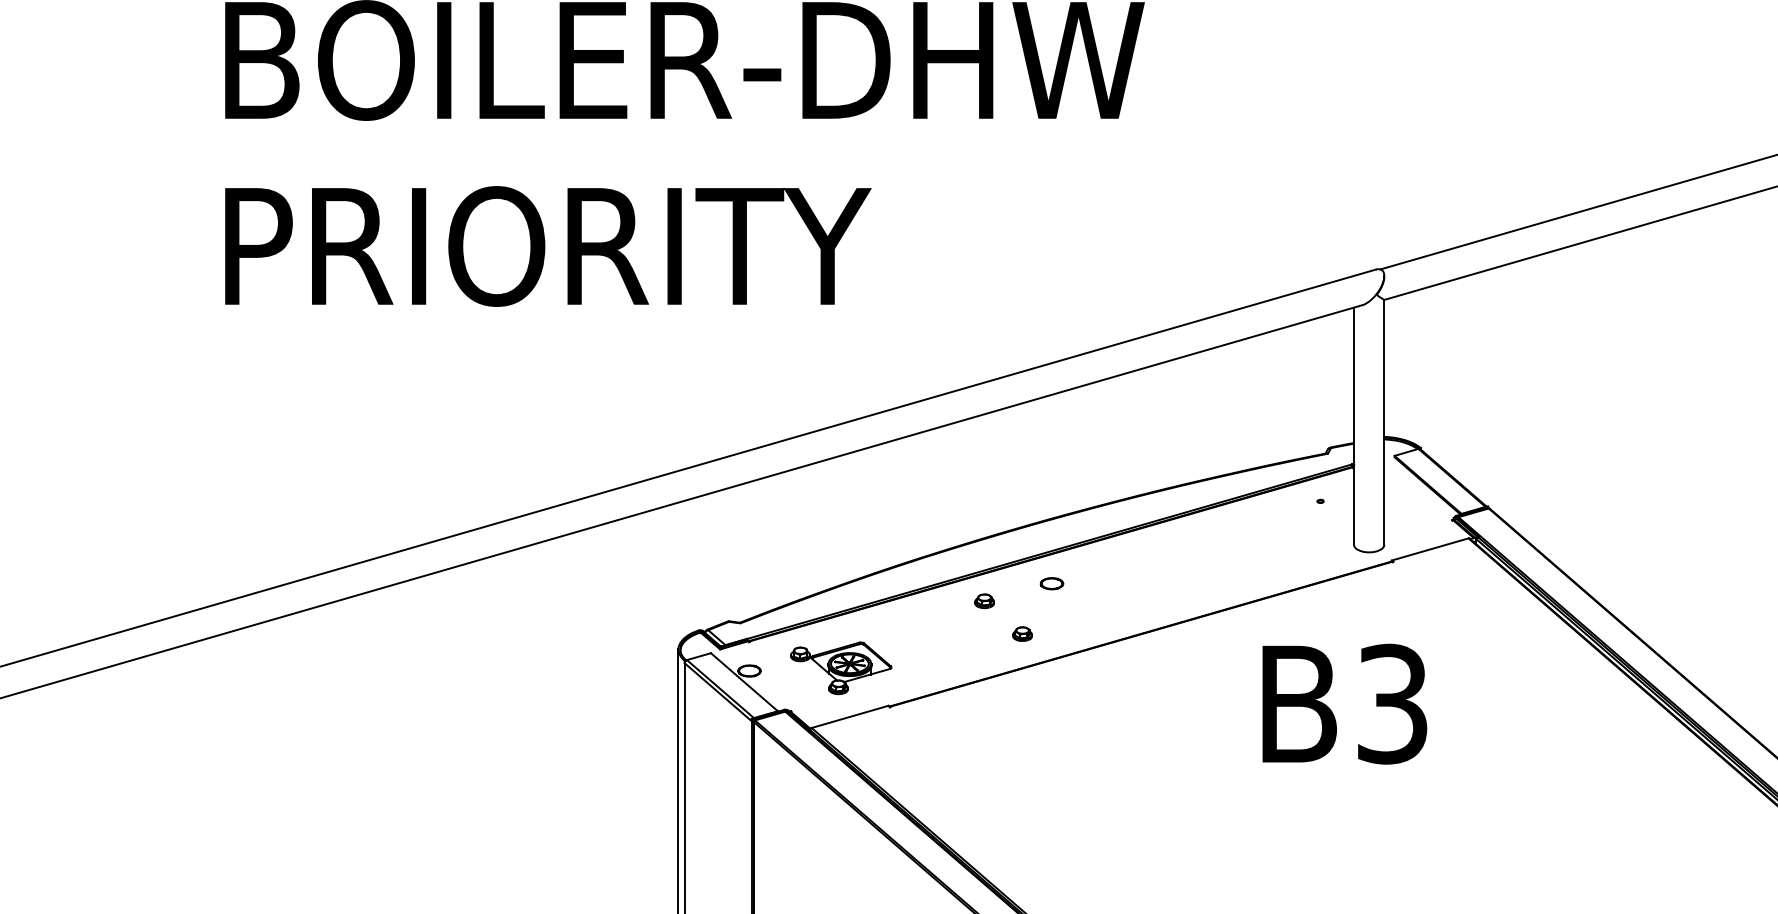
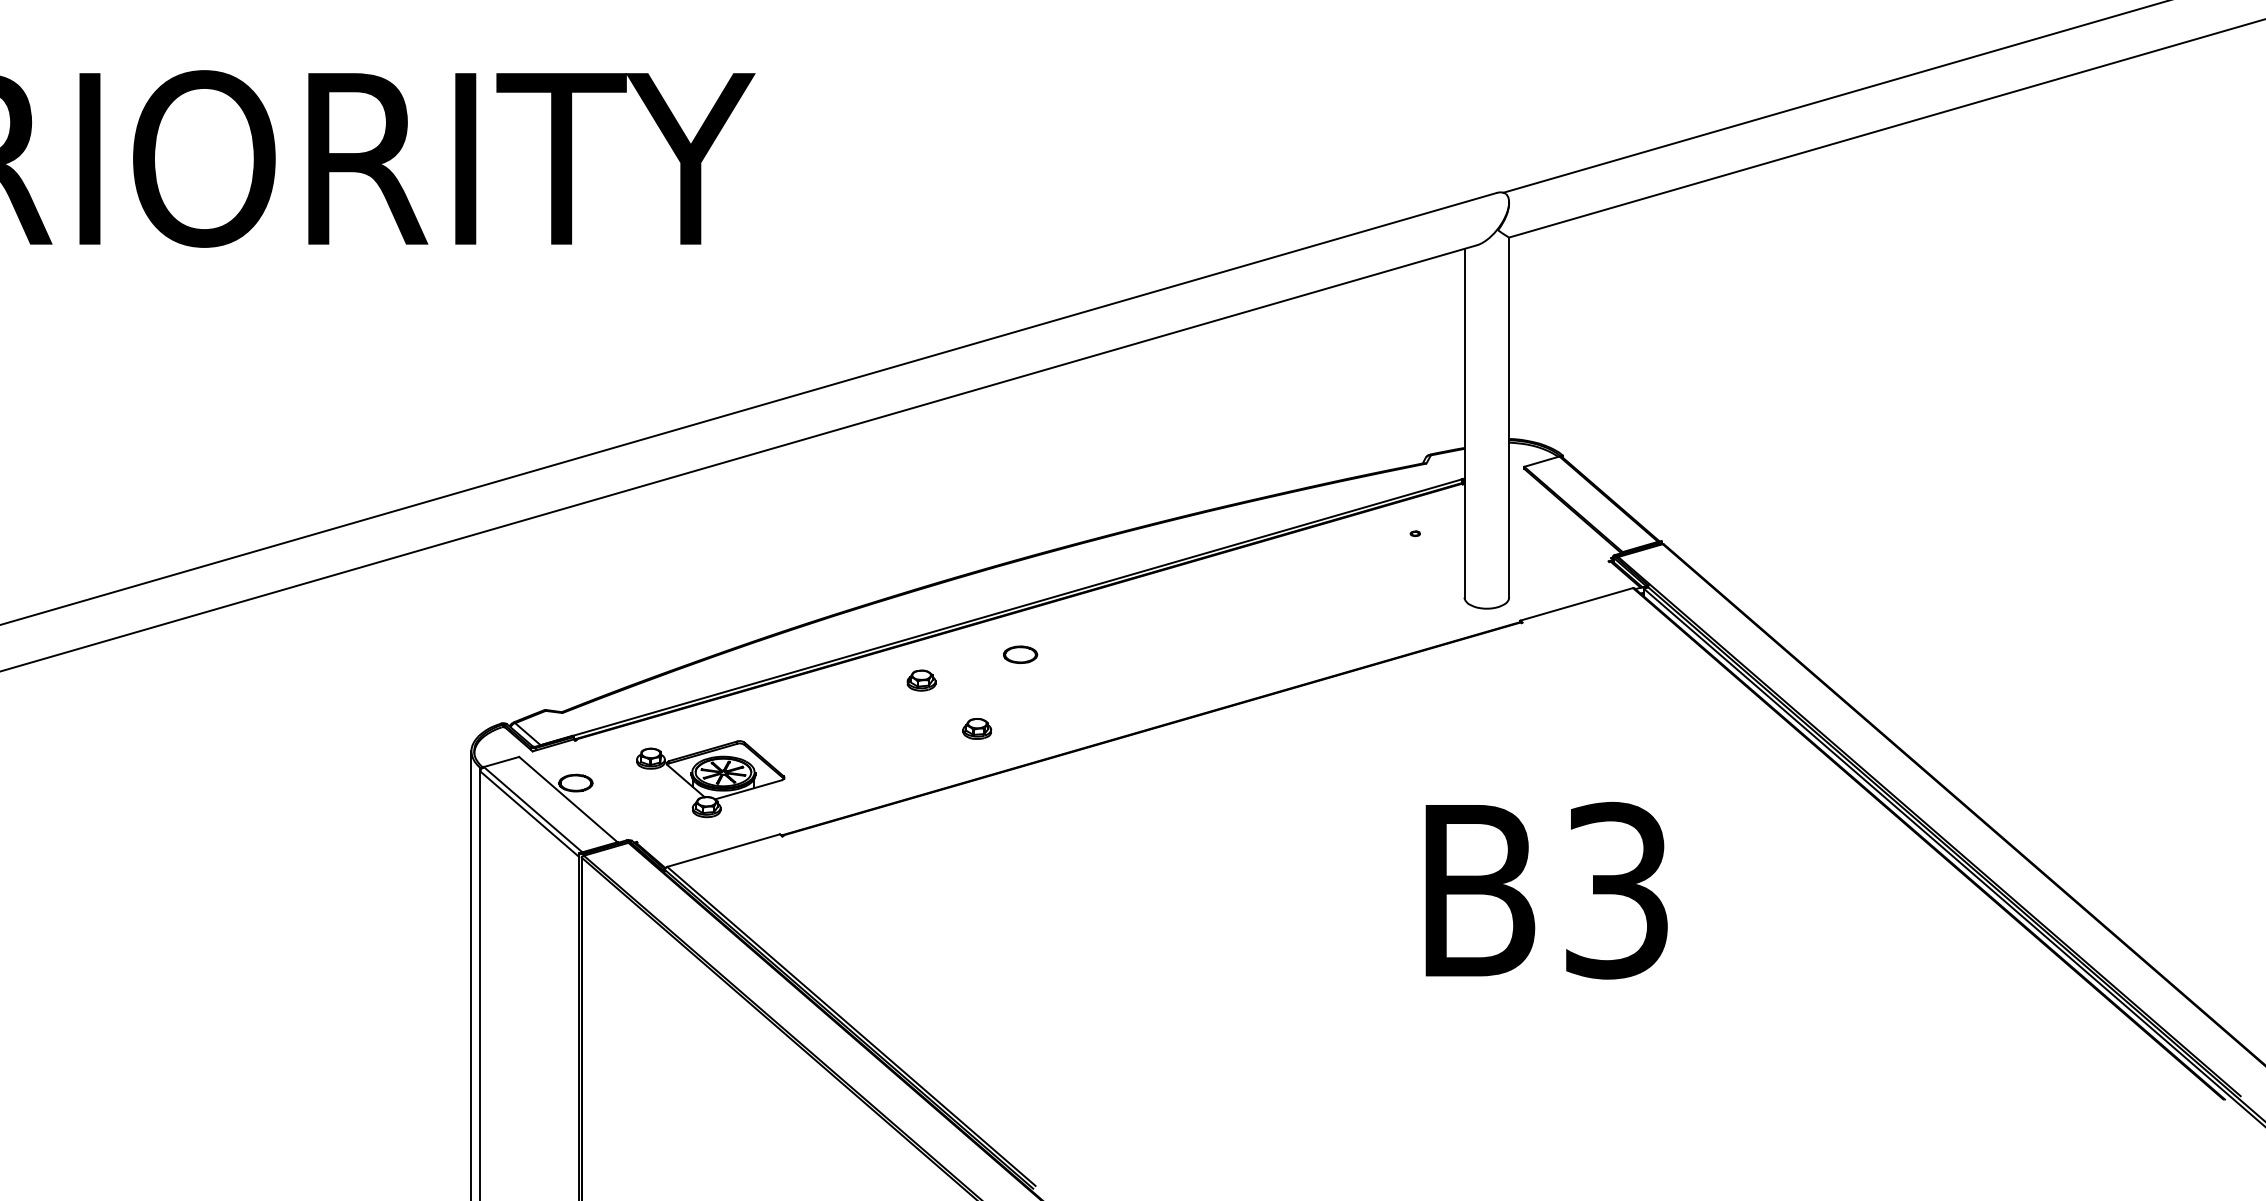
text: (1344, 703) -> (1546, 889), moved

